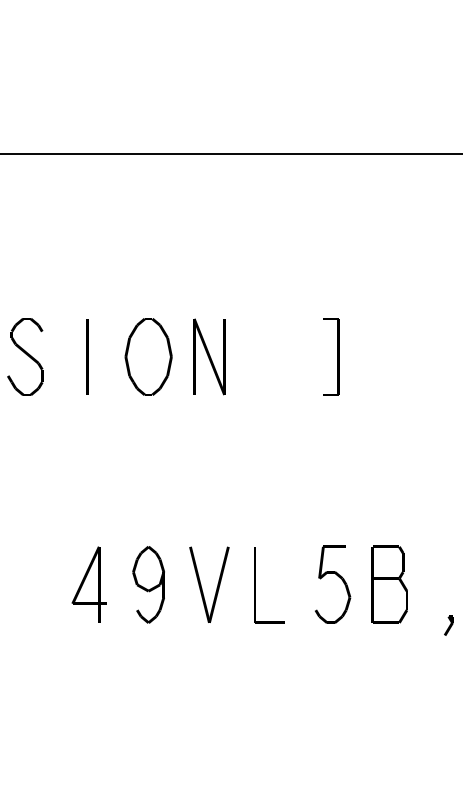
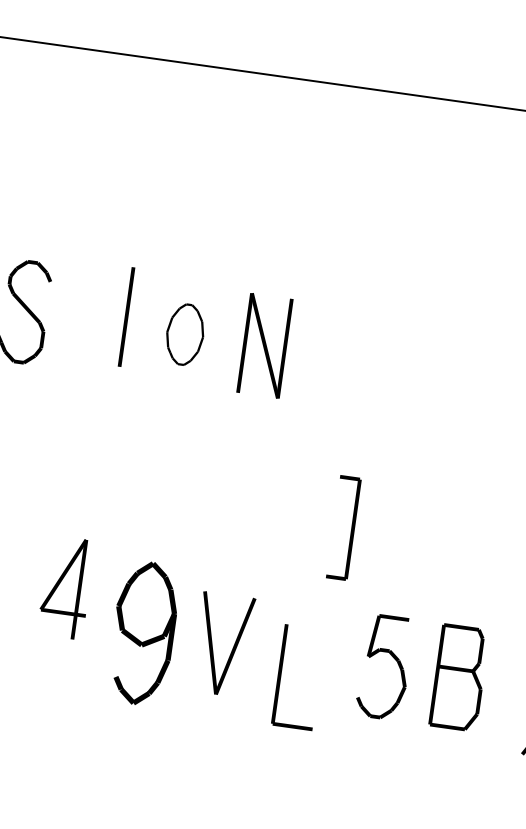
line: (87, 356) -> (126, 316), moved
part: (148, 356) -> (185, 334), size x0.6
part: (331, 356) -> (343, 527), moved
part: (88, 584) -> (65, 587), moved
part: (148, 584) -> (143, 632), size x1.4
part: (255, 585) -> (280, 674), moved

